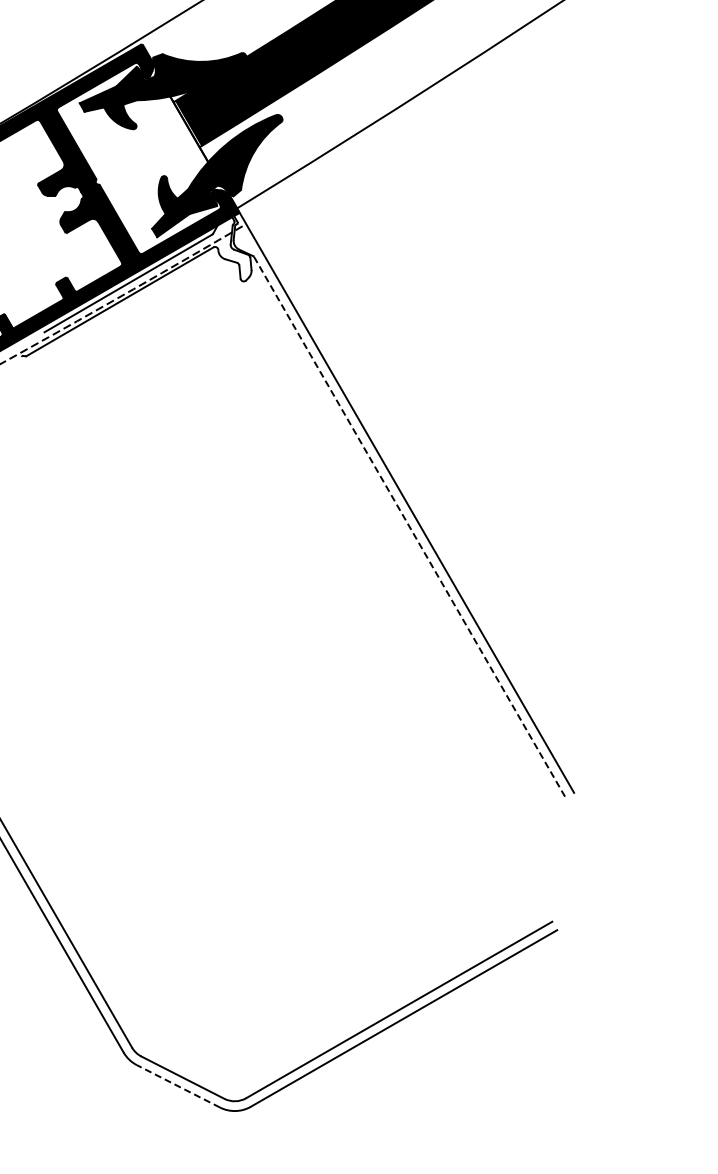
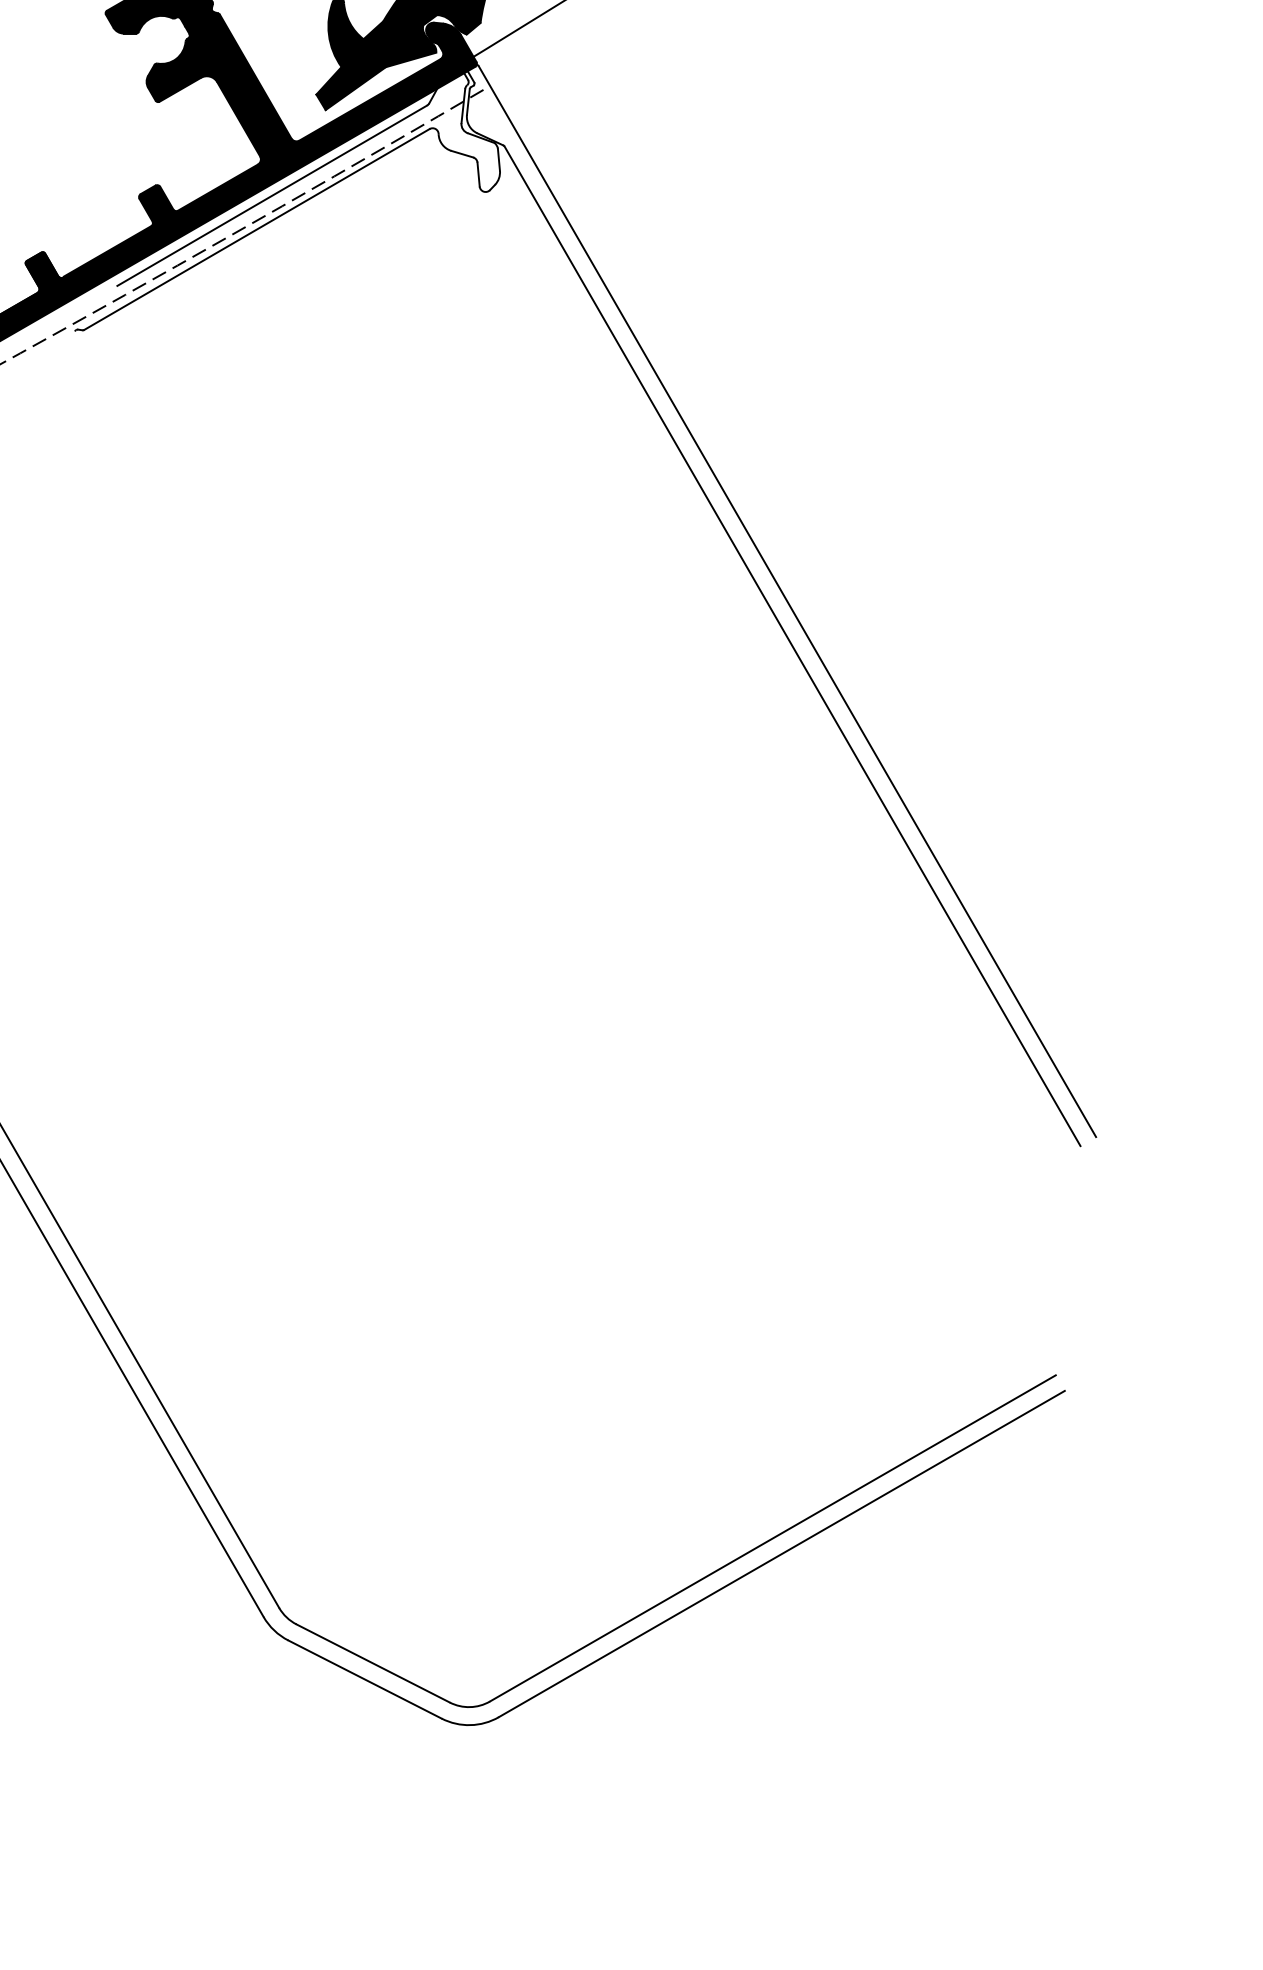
line: (410, 527) -> (793, 646), dashed -> solid
line: (178, 1086) -> (364, 1679), dashed -> solid

